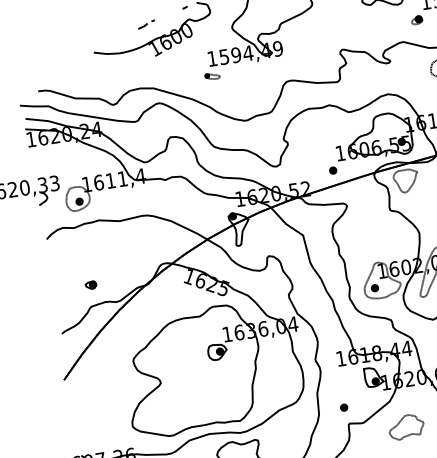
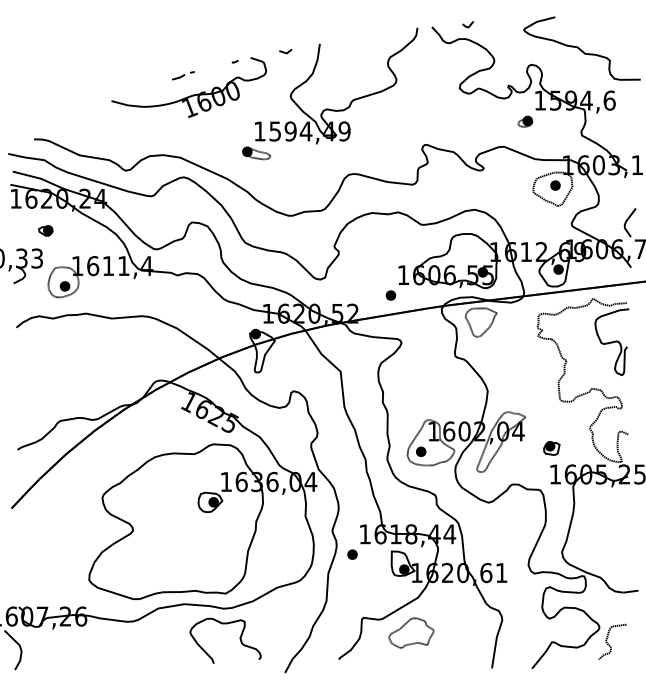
part: (212, 76) -> (256, 153), size x1.43
part: (90, 284) -> (45, 230), moved
part: (344, 407) -> (352, 554), moved
part: (406, 426) -> (411, 632), moved

